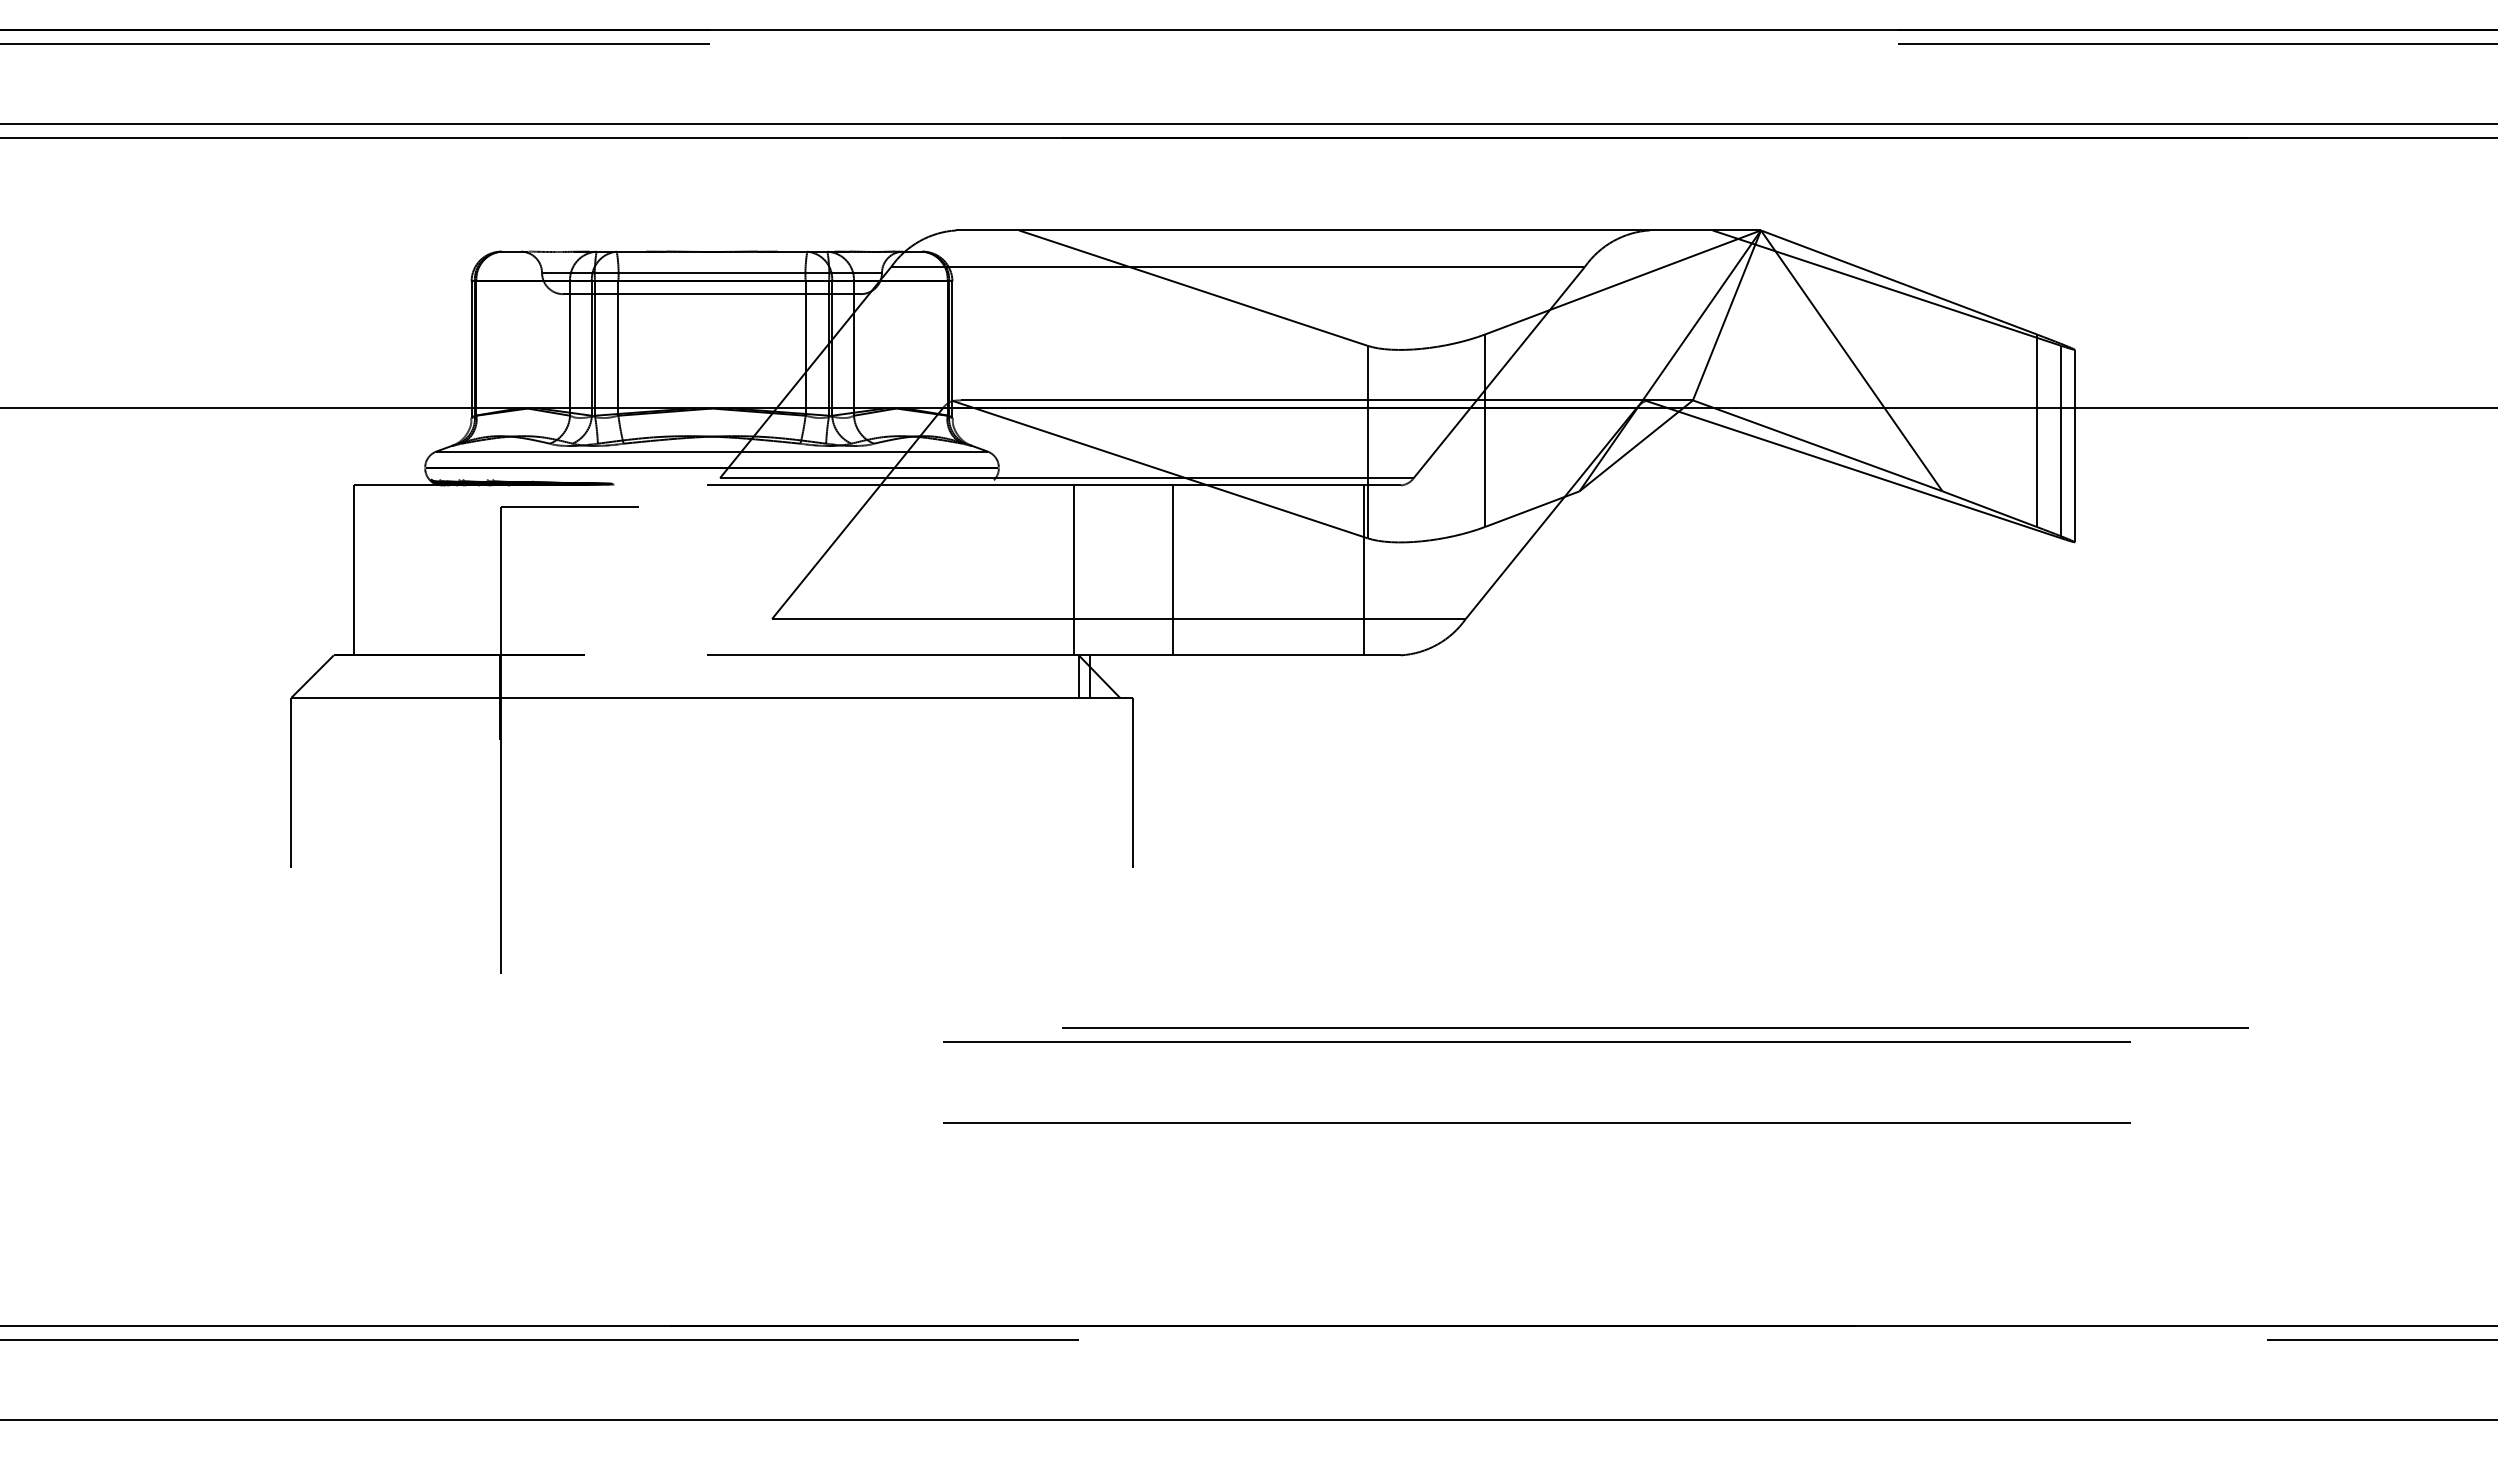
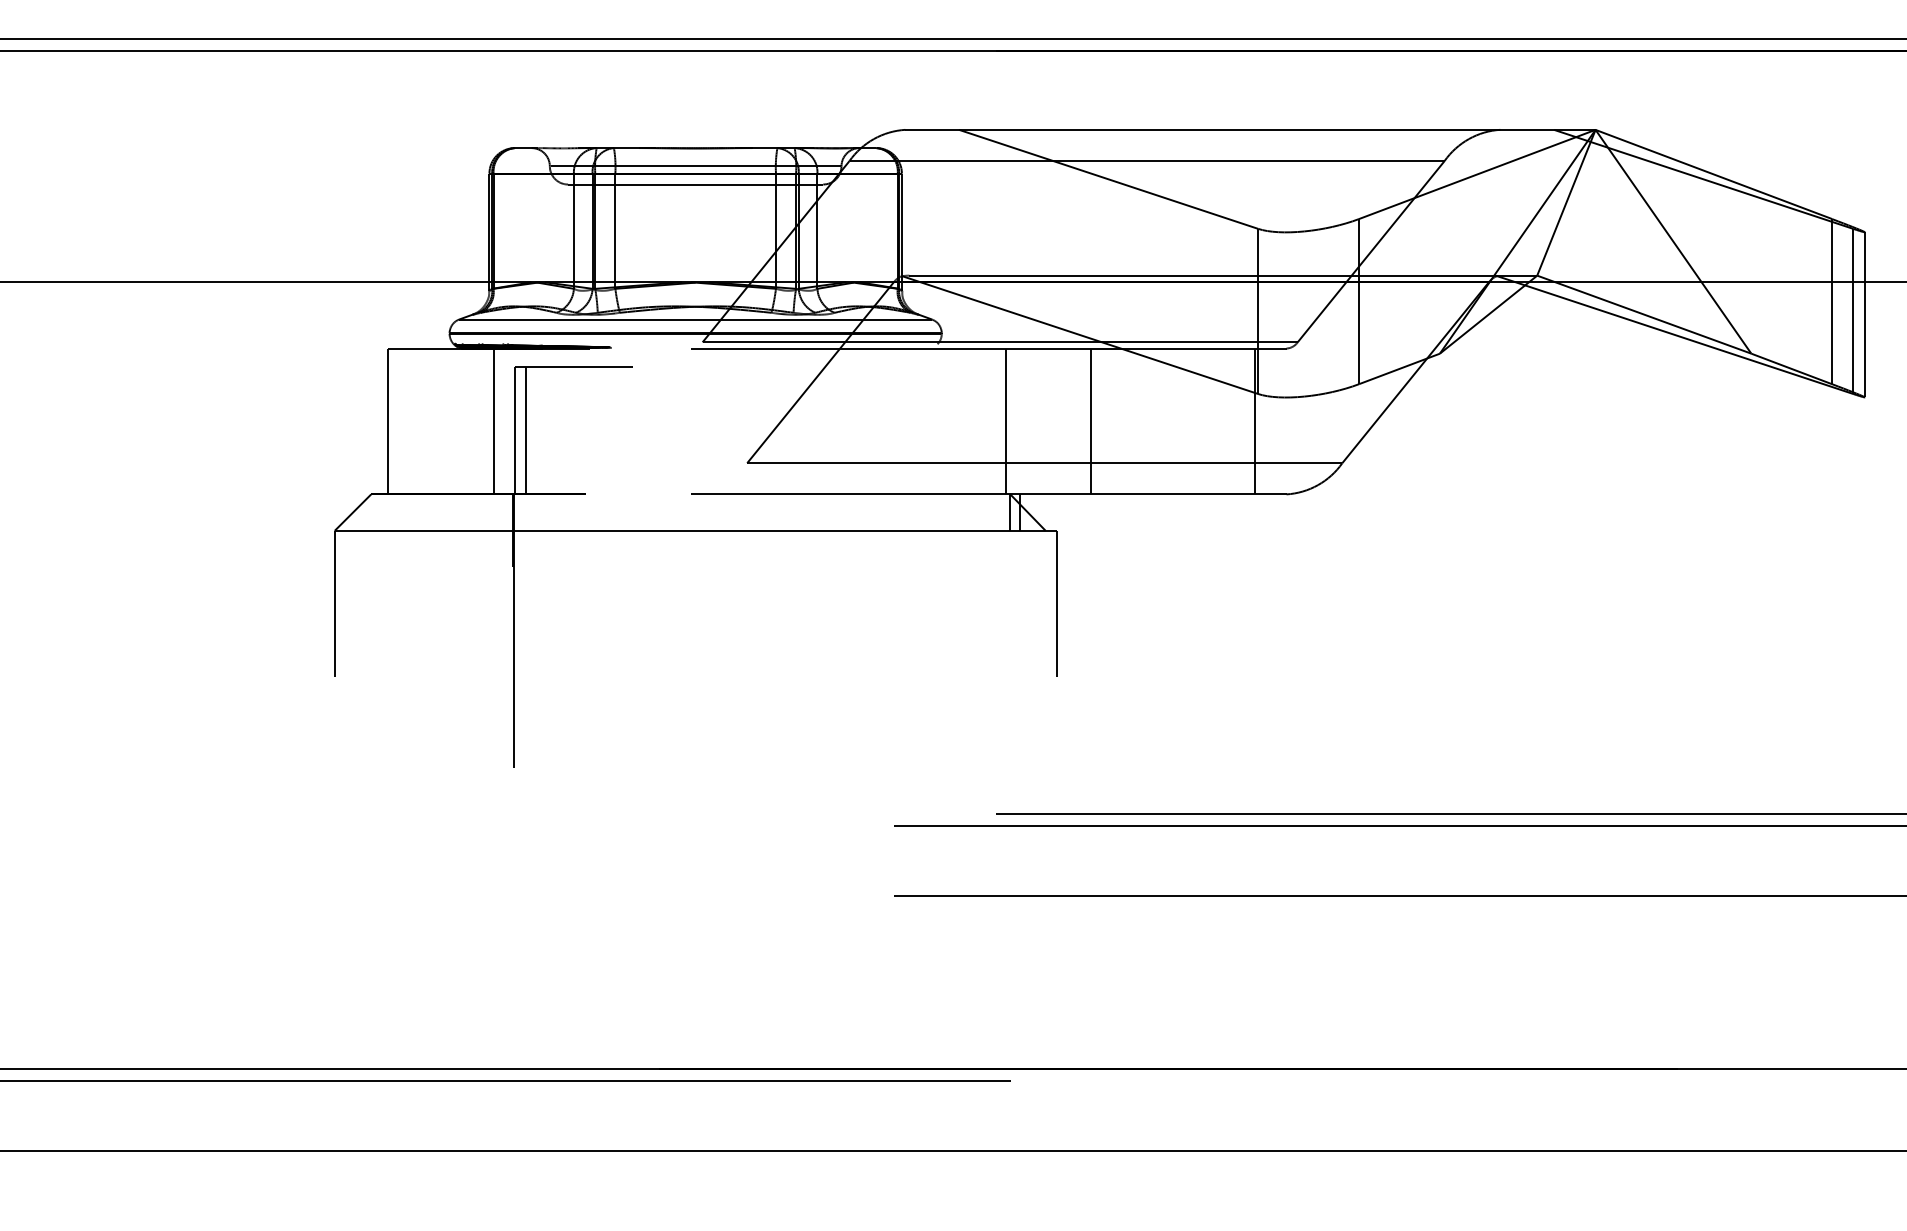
line: (476, 570) -> (493, 421), added
line: (513, 580) -> (525, 430), added

